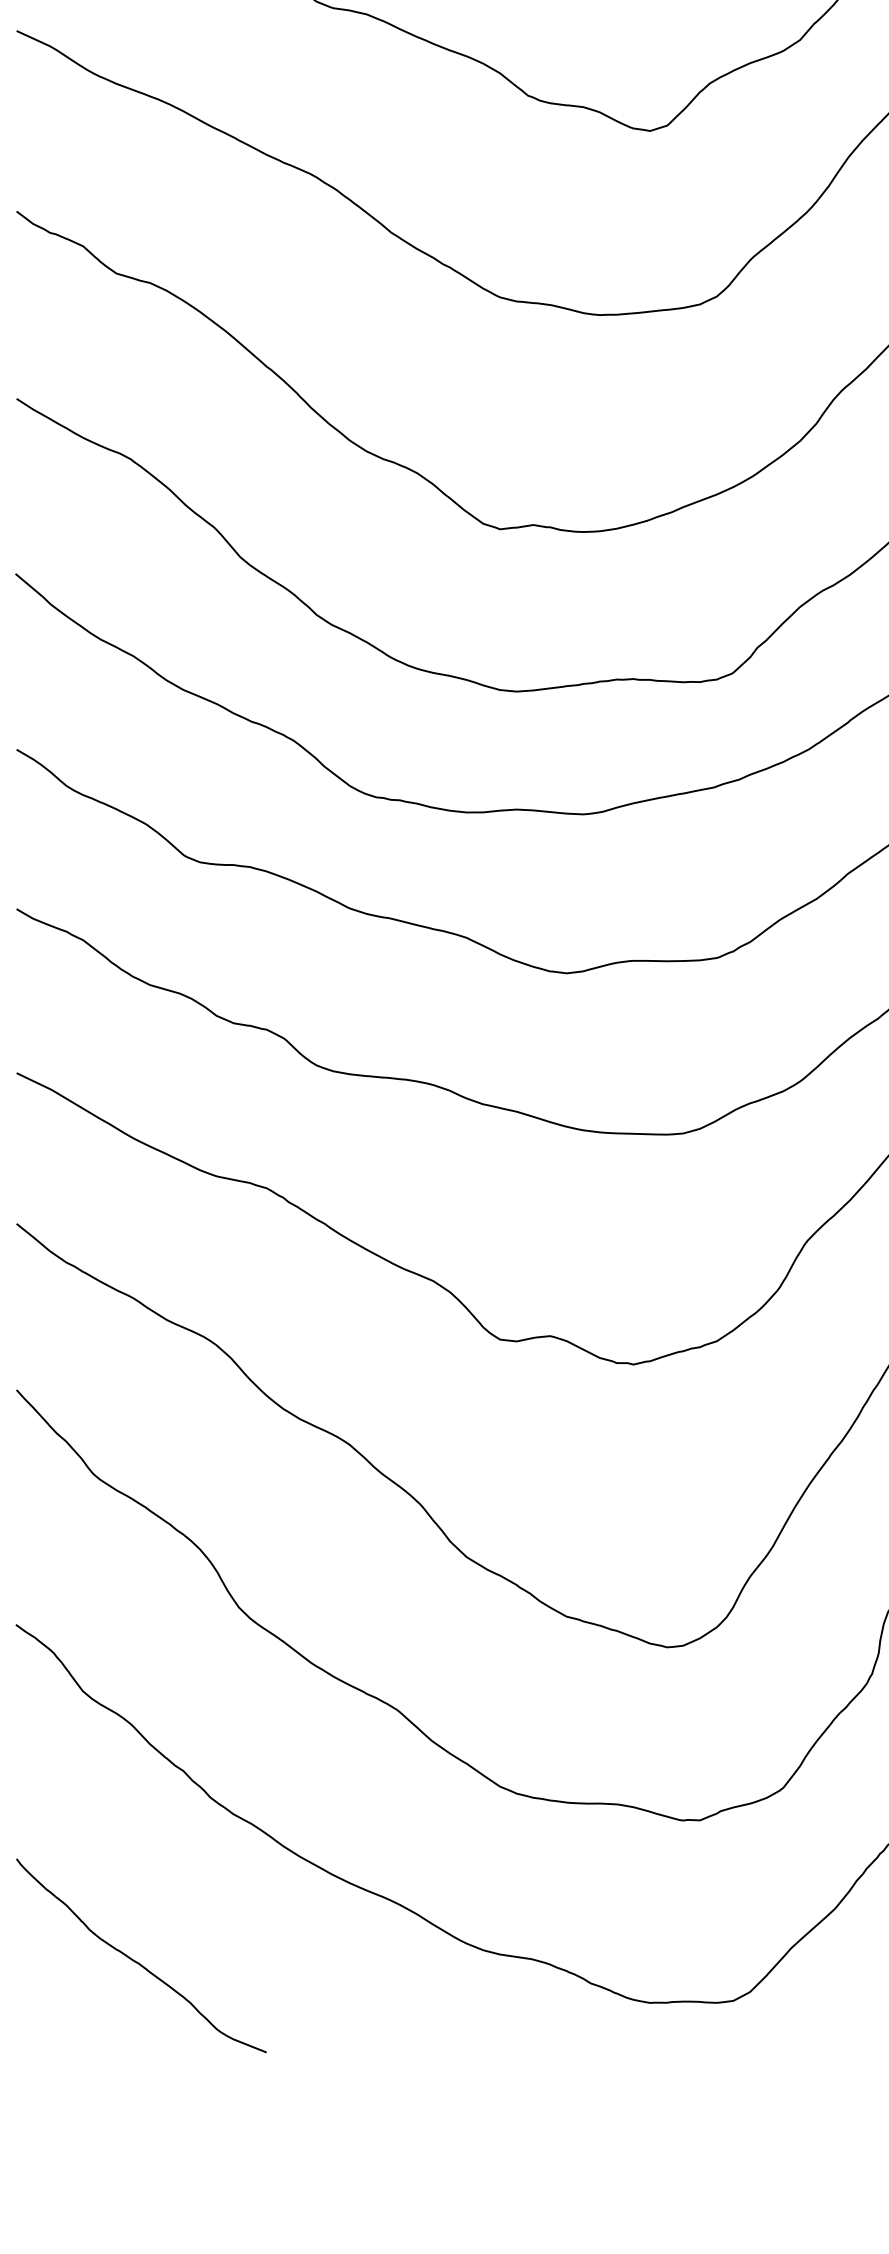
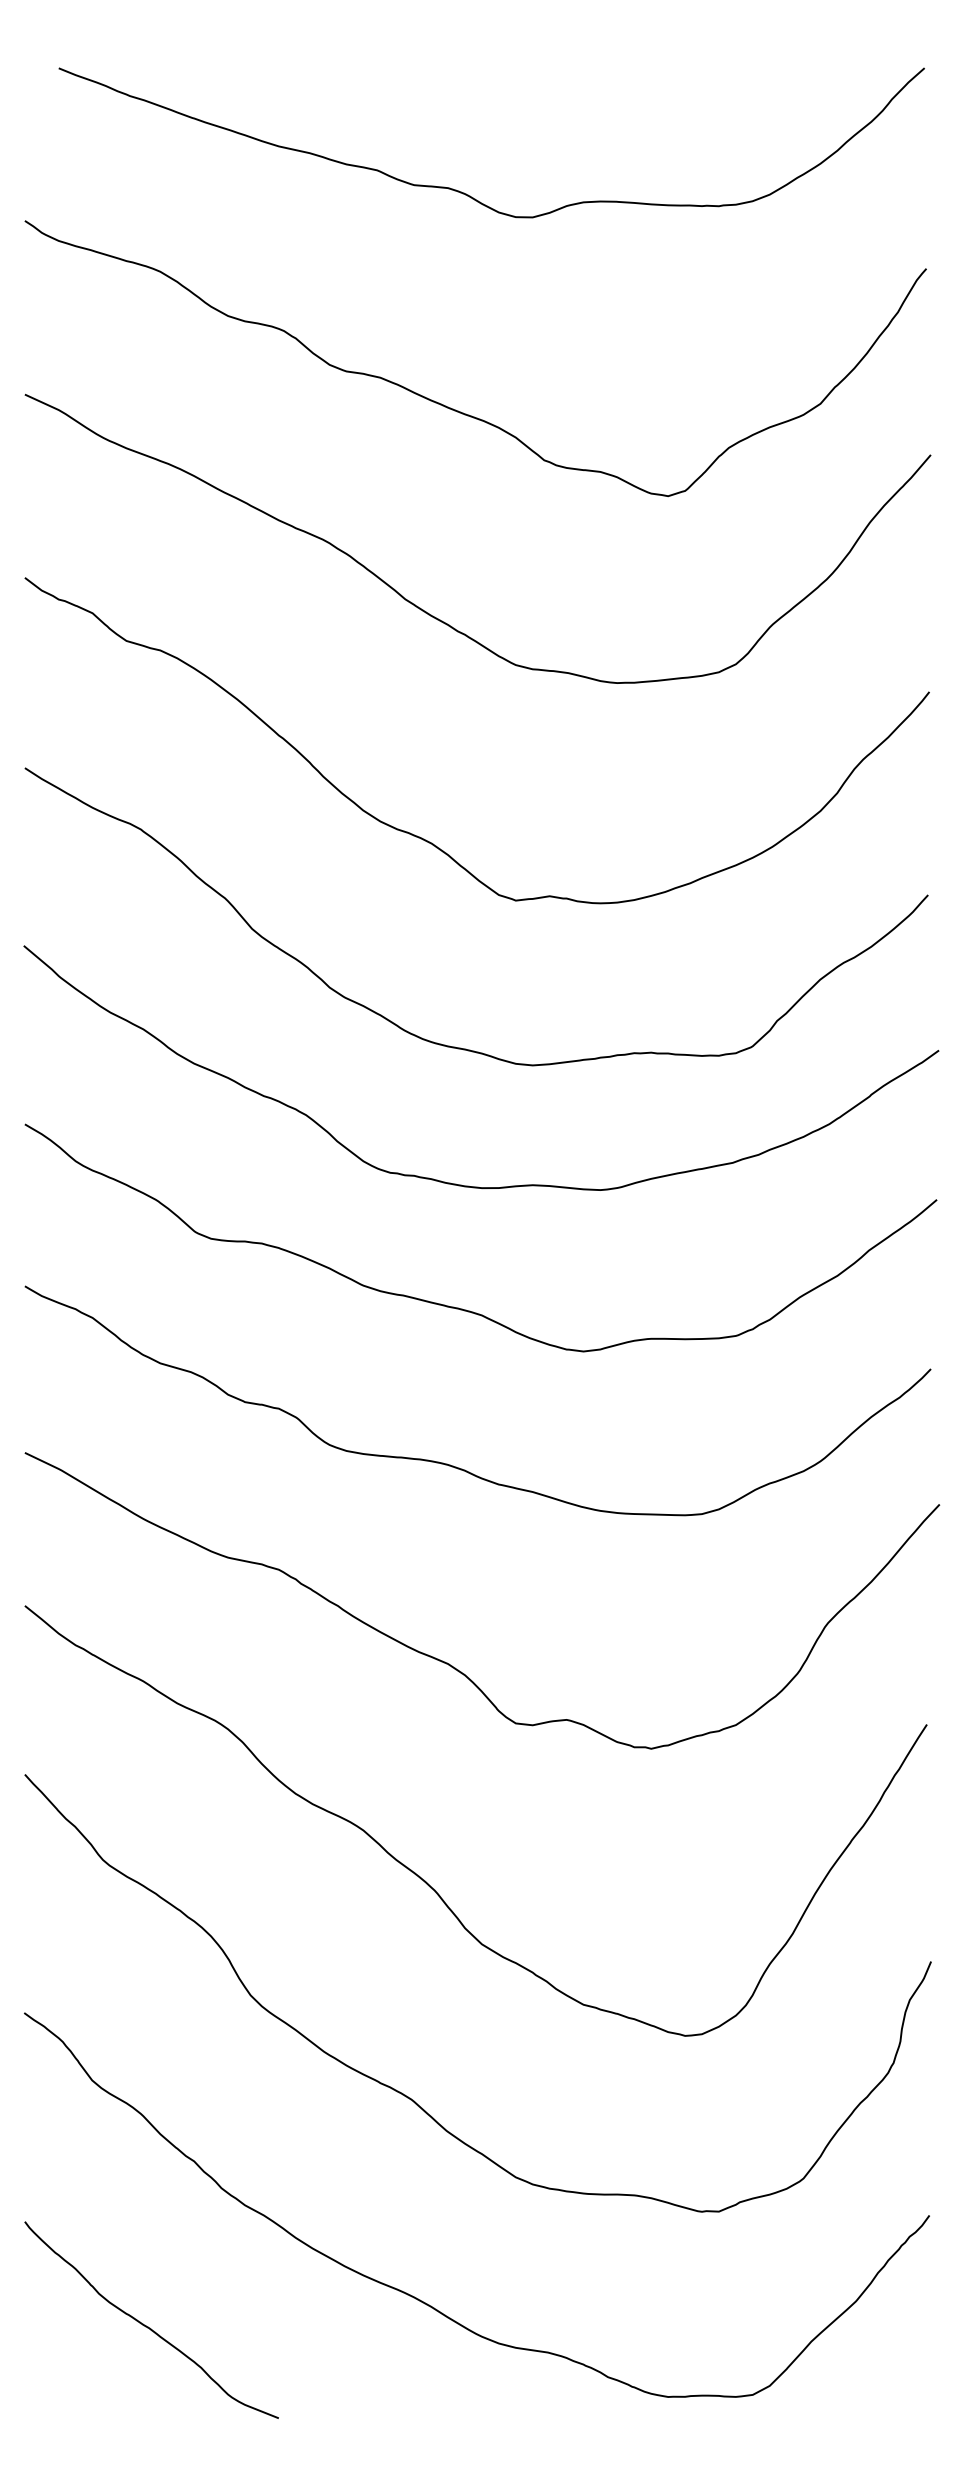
curve: (138, 1962) -> (148, 2326), moved

